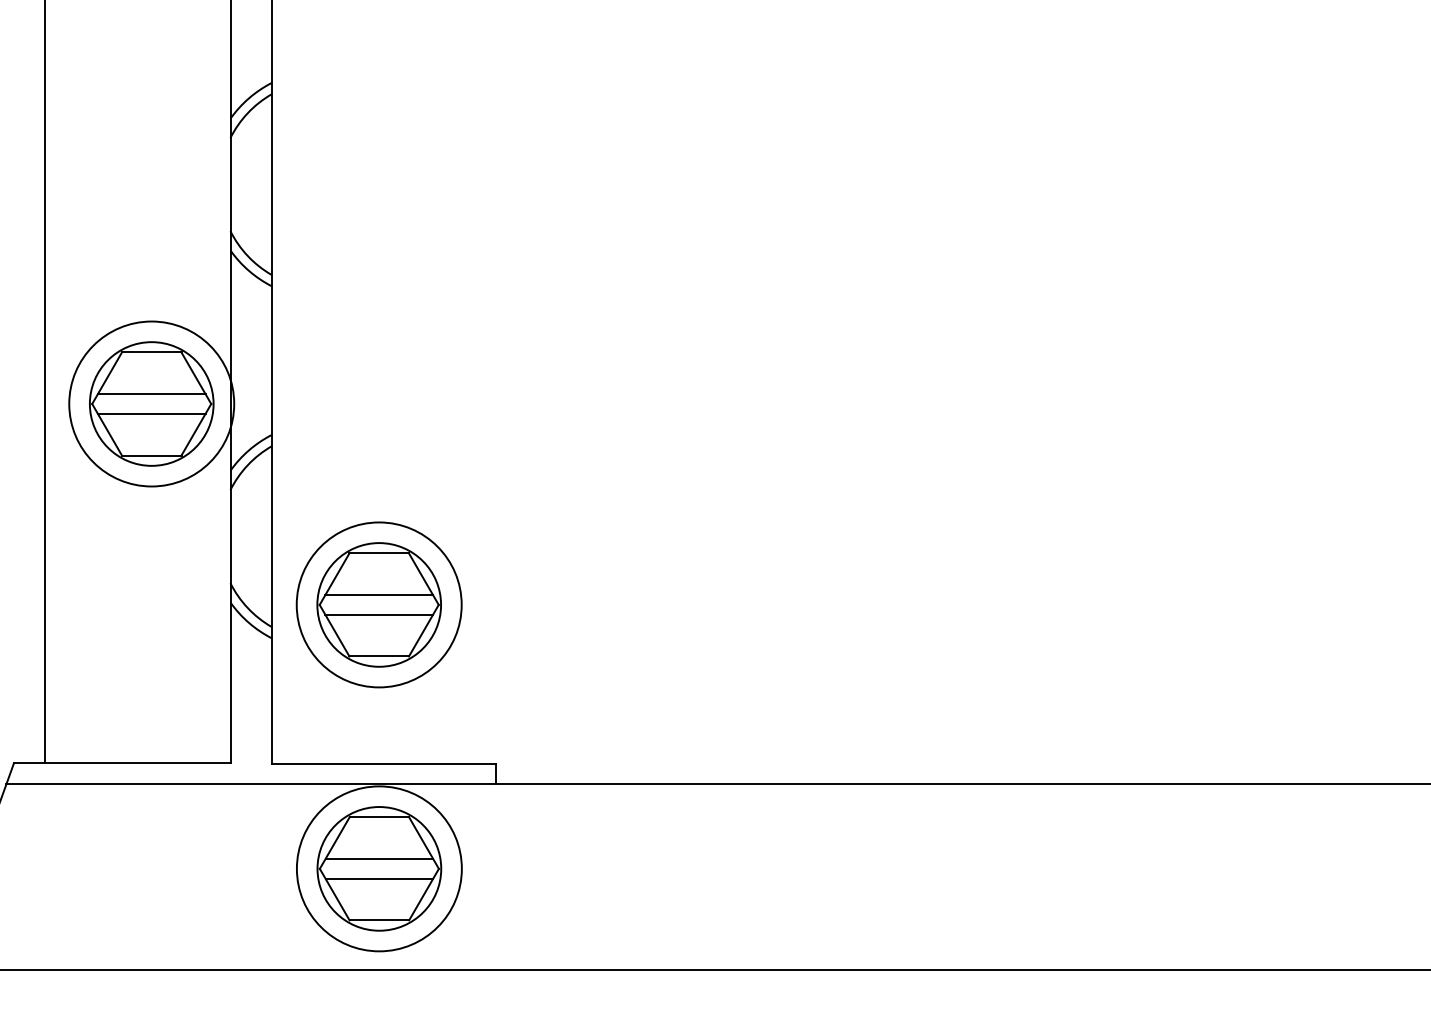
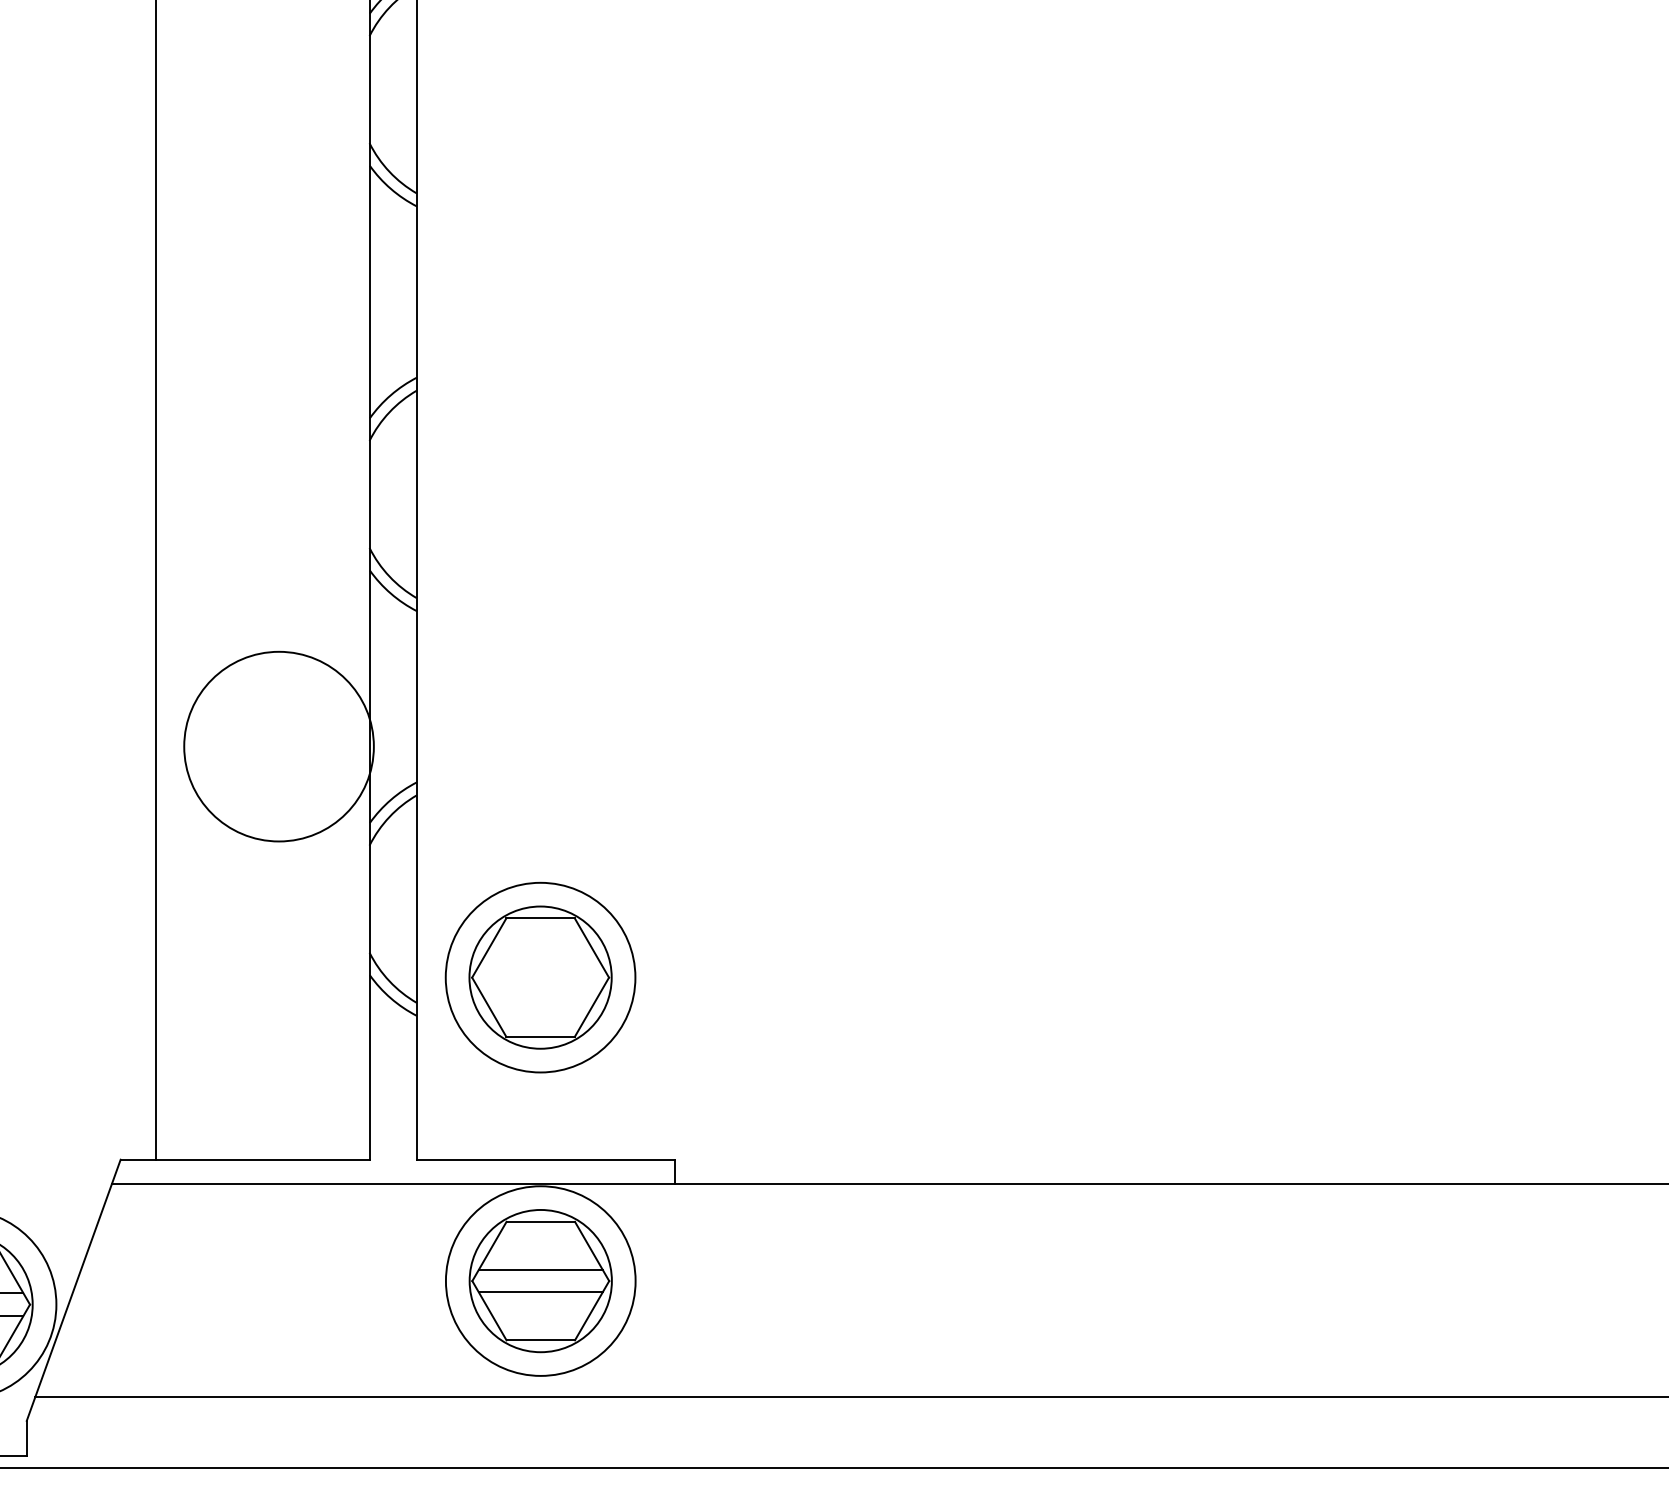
part: (152, 403) -> (279, 746), removed
line: (379, 595) -> (540, 966), removed
line: (379, 615) -> (540, 989), removed

